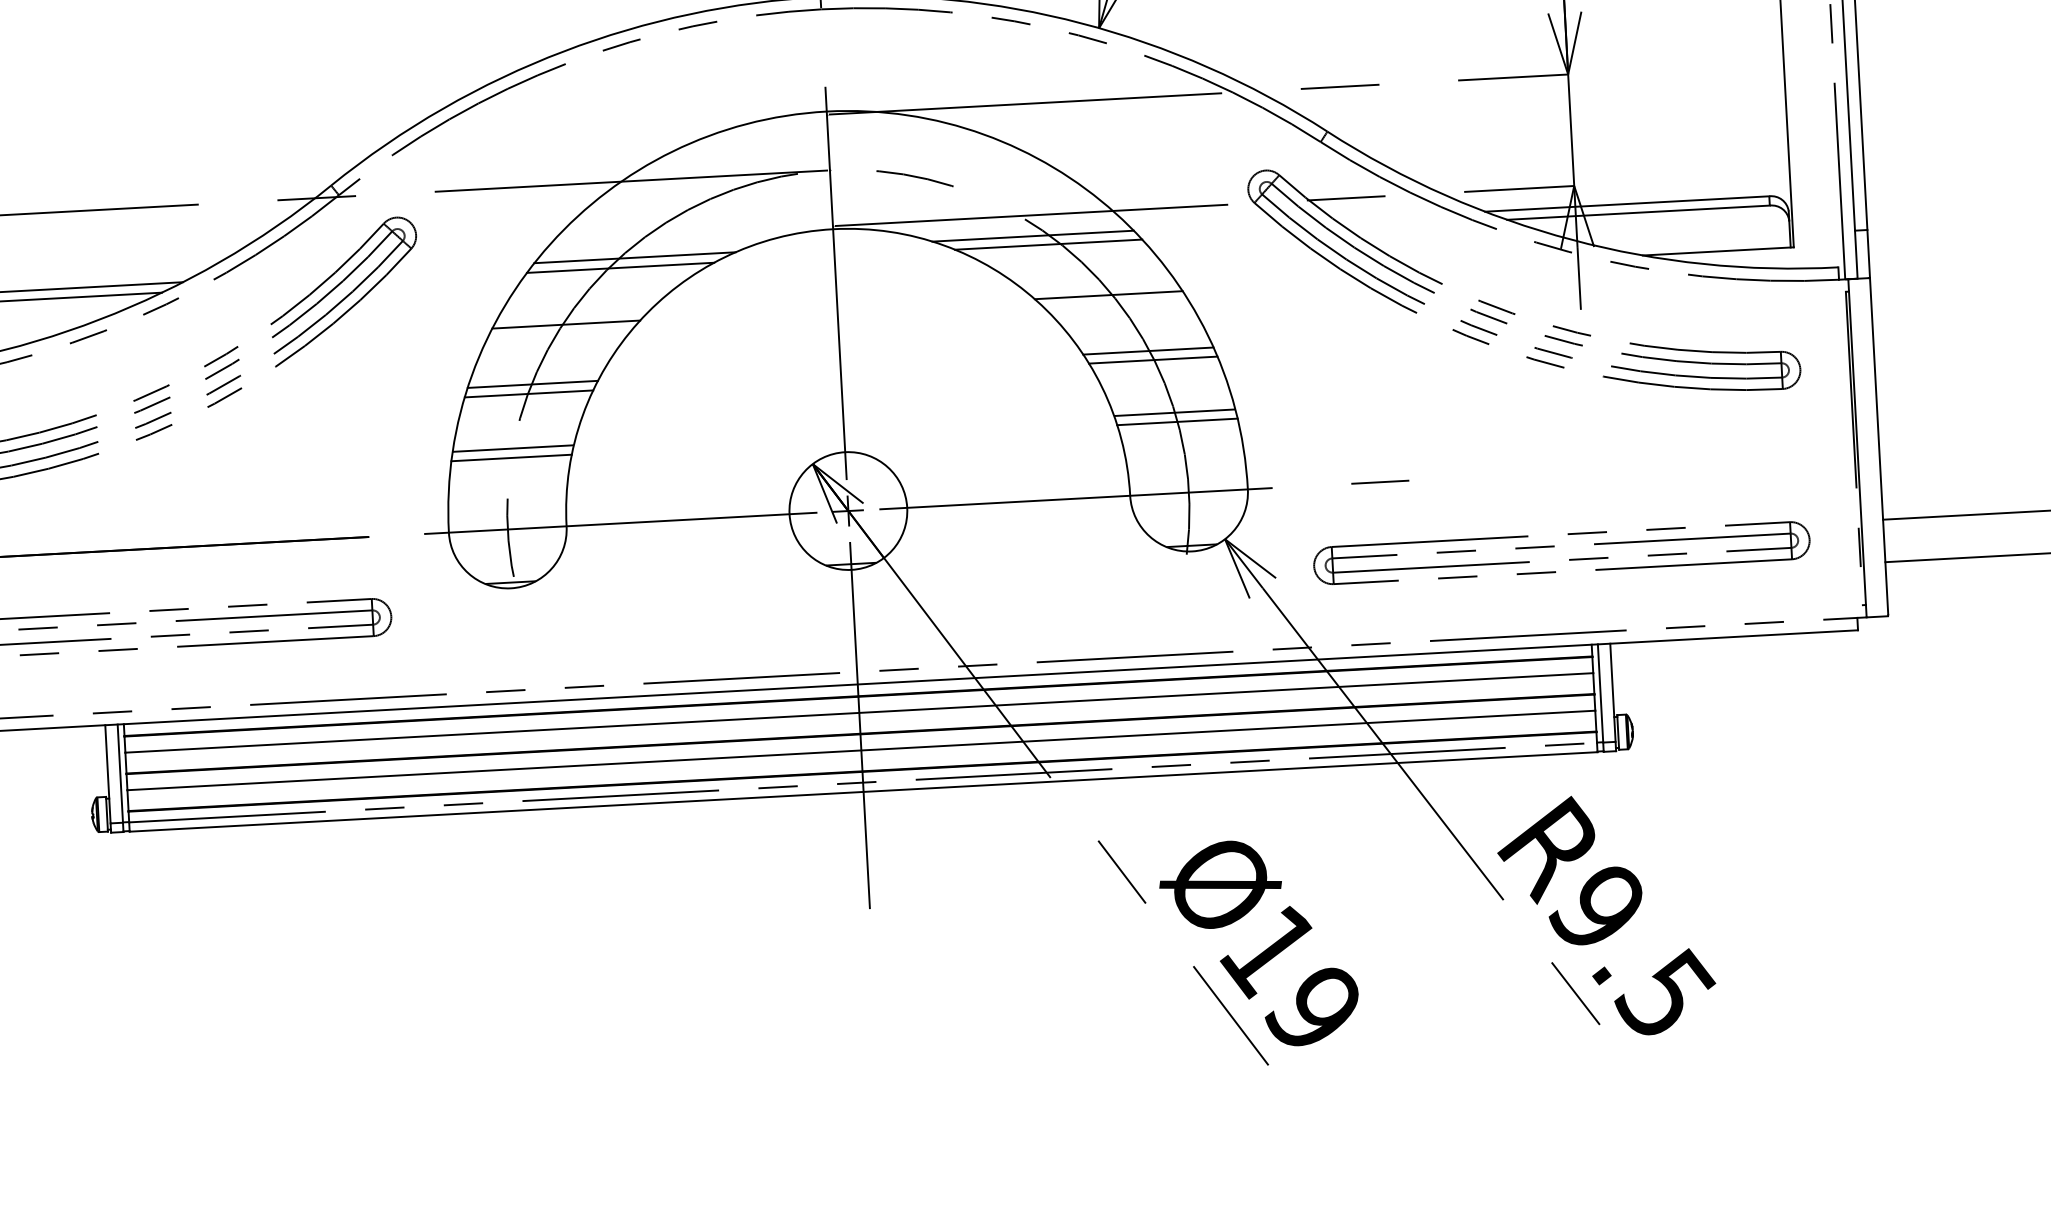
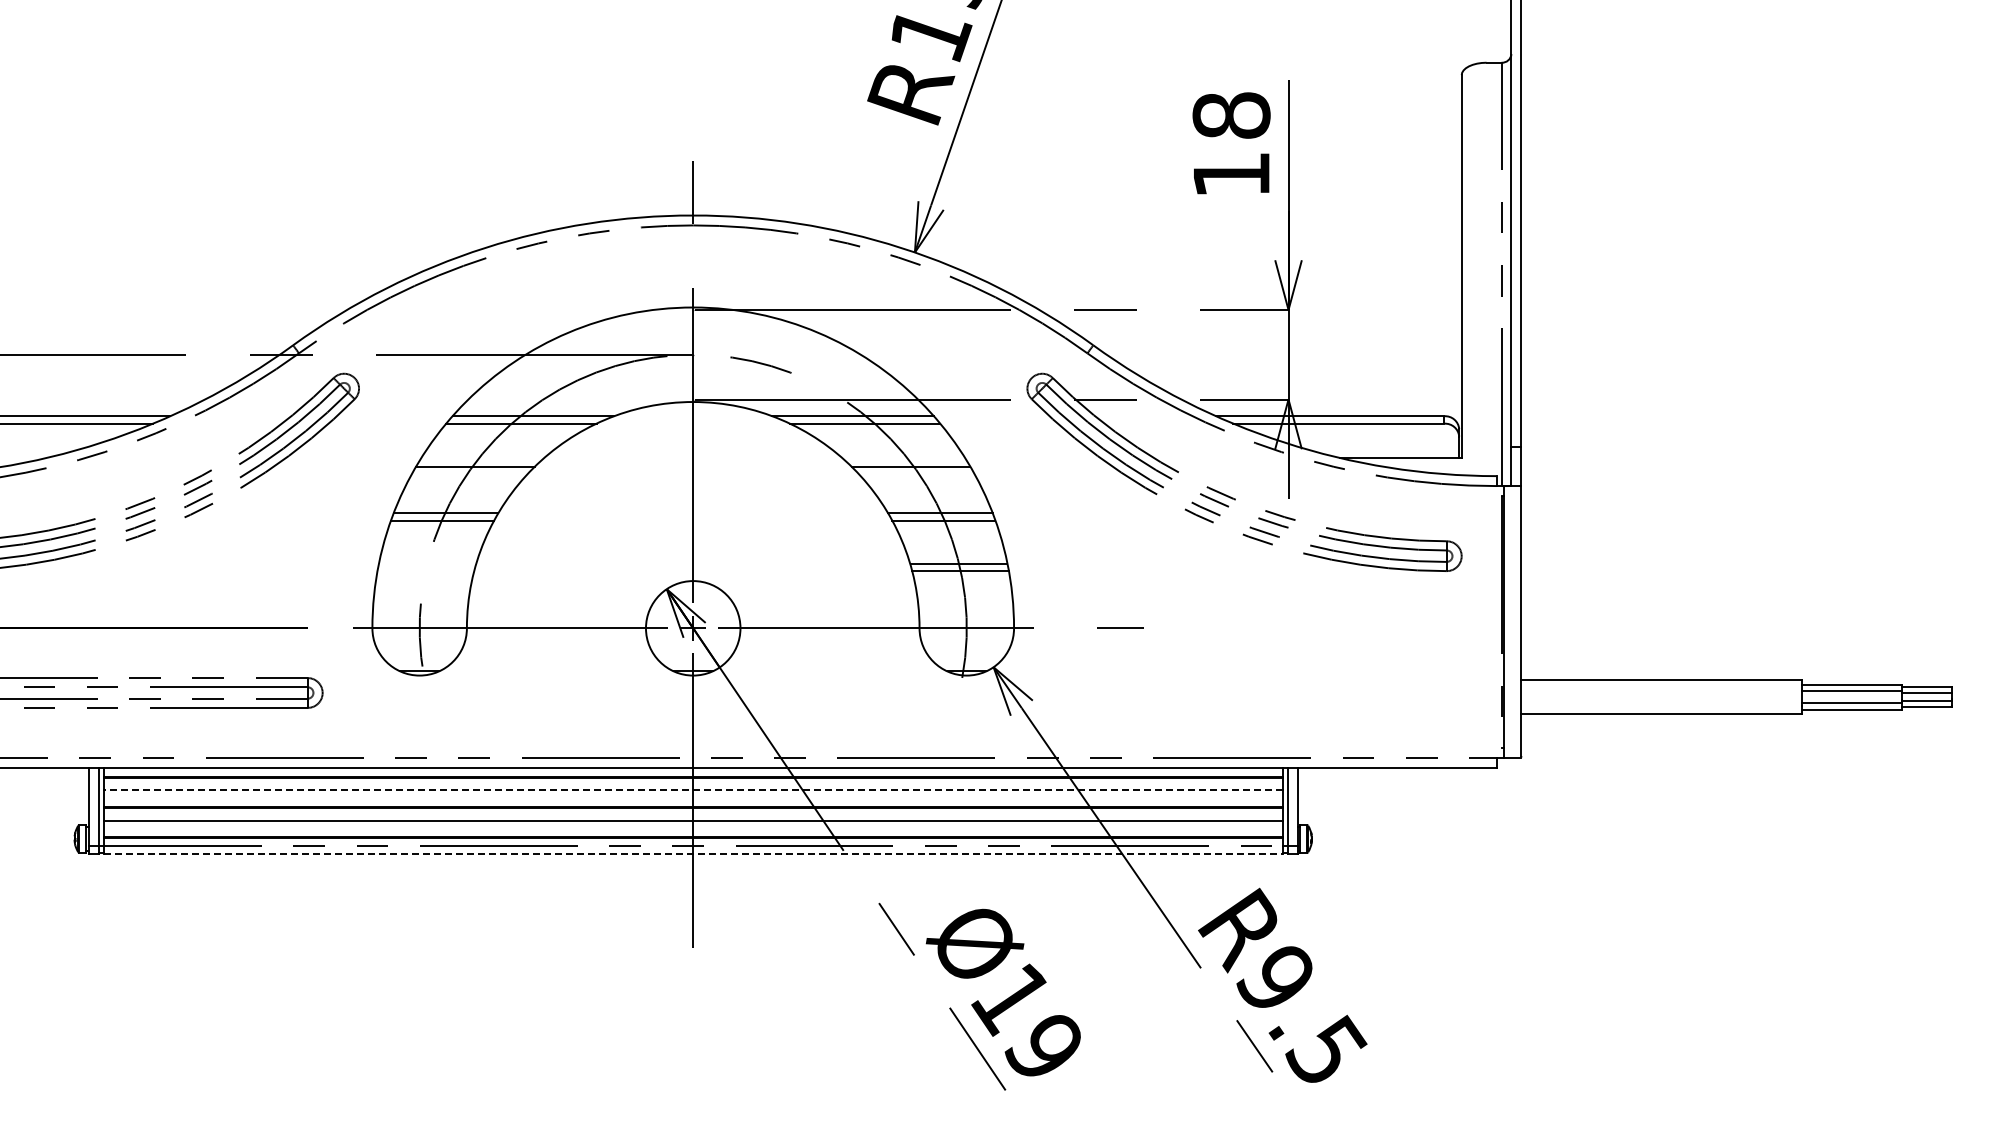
line: (513, 448) -> (427, 563), removed
line: (511, 458) -> (425, 571), removed
part: (1553, 546) -> (1256, 687), removed
line: (858, 713) -> (692, 790), solid -> dashed
line: (863, 791) -> (693, 853), solid -> dashed

